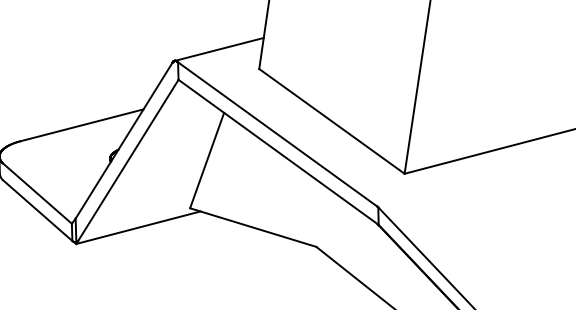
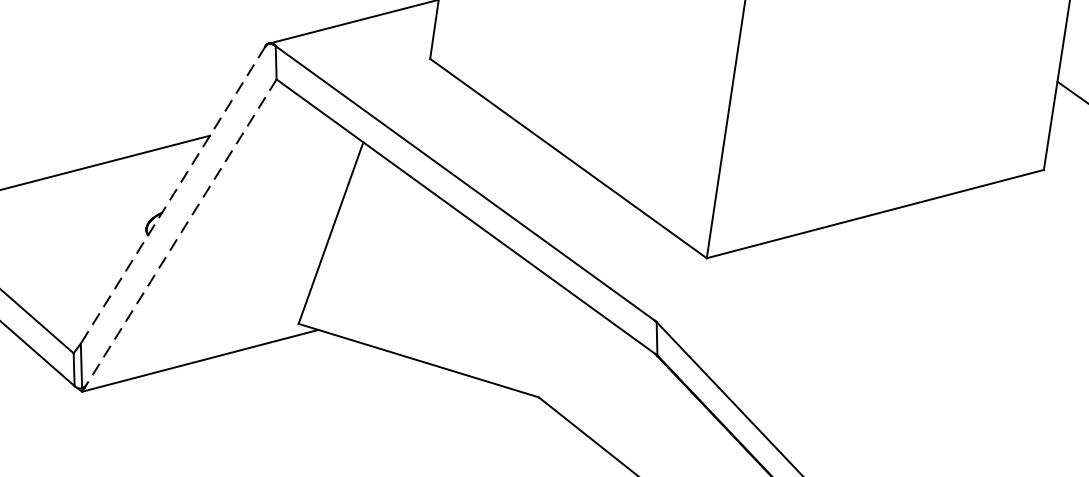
line: (124, 140) -> (173, 194), solid -> dashed
line: (127, 161) -> (179, 234), solid -> dashed

